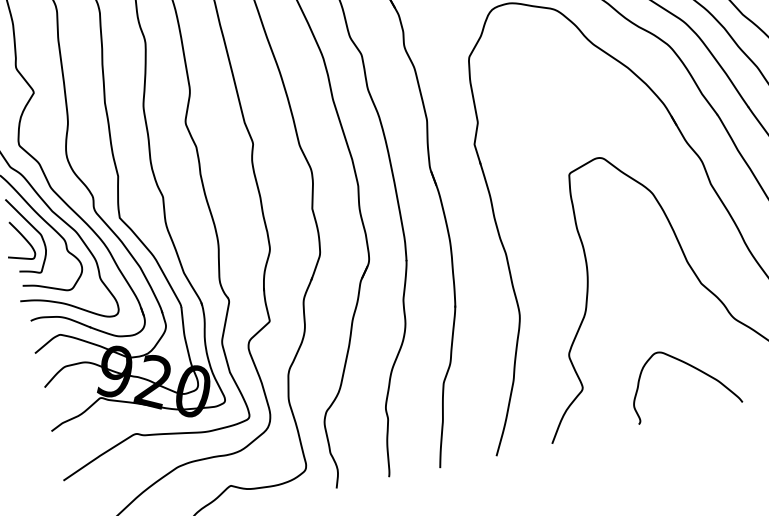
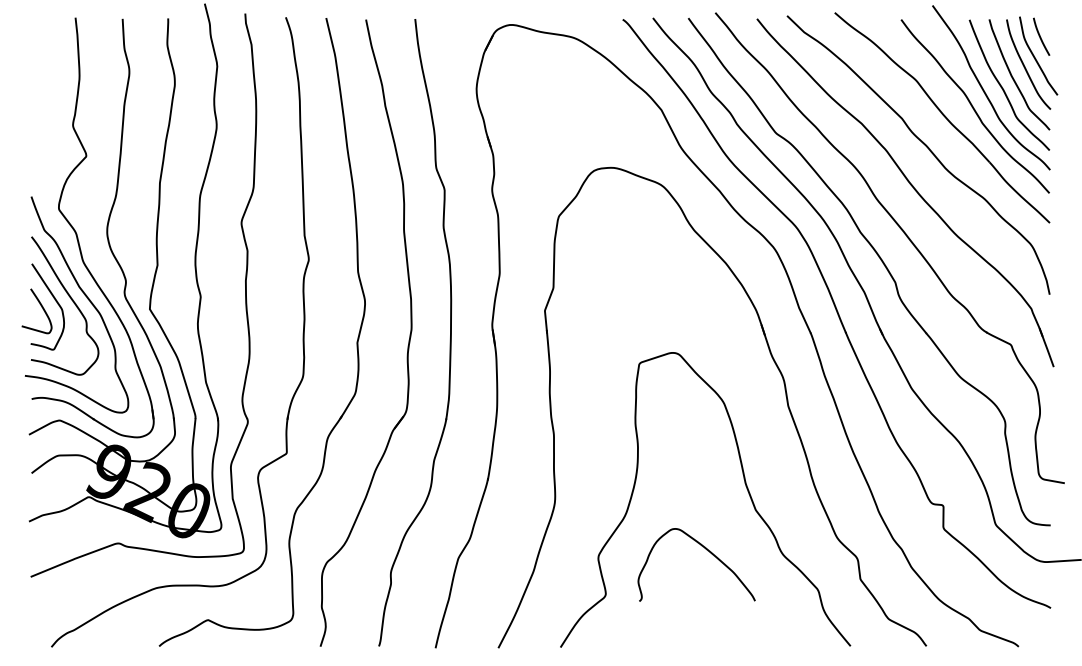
curve: (689, 366) -> (706, 550), moved

